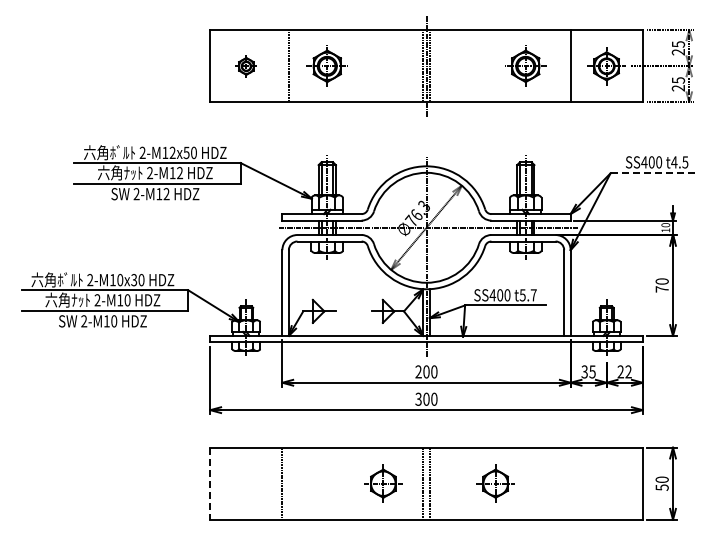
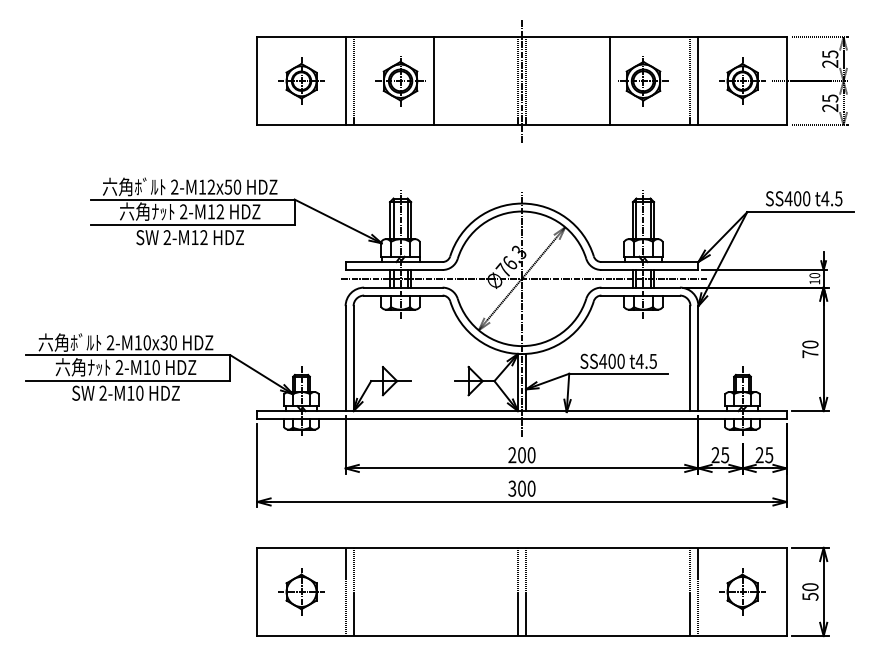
part: (246, 66) -> (301, 81), size x1.67
line: (282, 66) -> (345, 81), added
line: (354, 66) -> (433, 81), added
line: (498, 66) -> (610, 81), added
line: (564, 66) -> (690, 81), added
line: (654, 173) -> (800, 212), dashed -> solid
text: (527, 295) -> (645, 361), t5.7 -> t4.5
text: (628, 371) -> (769, 454), 22 -> 25
text: (584, 372) -> (715, 455), 35 -> 25
line: (288, 483) -> (353, 591), added
part: (383, 483) -> (301, 591), moved
part: (495, 483) -> (742, 591), moved
line: (564, 483) -> (690, 591), added
line: (570, 483) -> (698, 591), added
line: (210, 484) -> (257, 592), dashed -> solid

